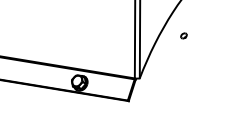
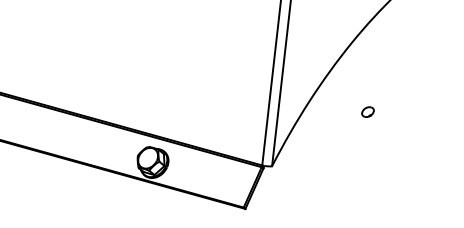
part: (183, 35) -> (367, 111), moved

